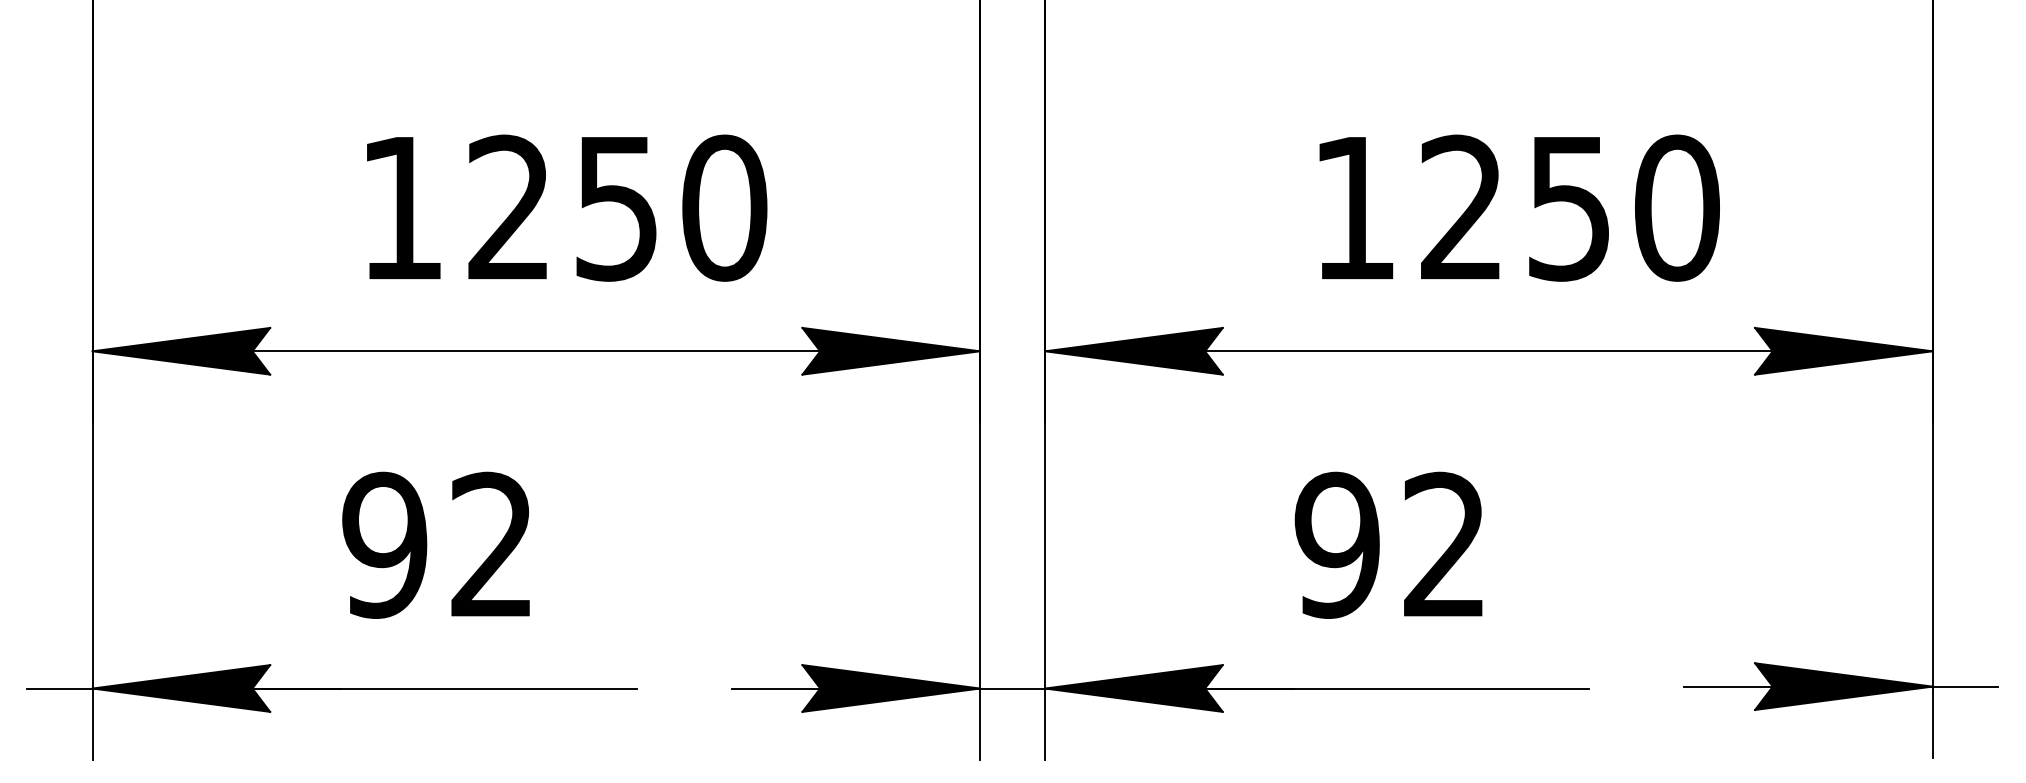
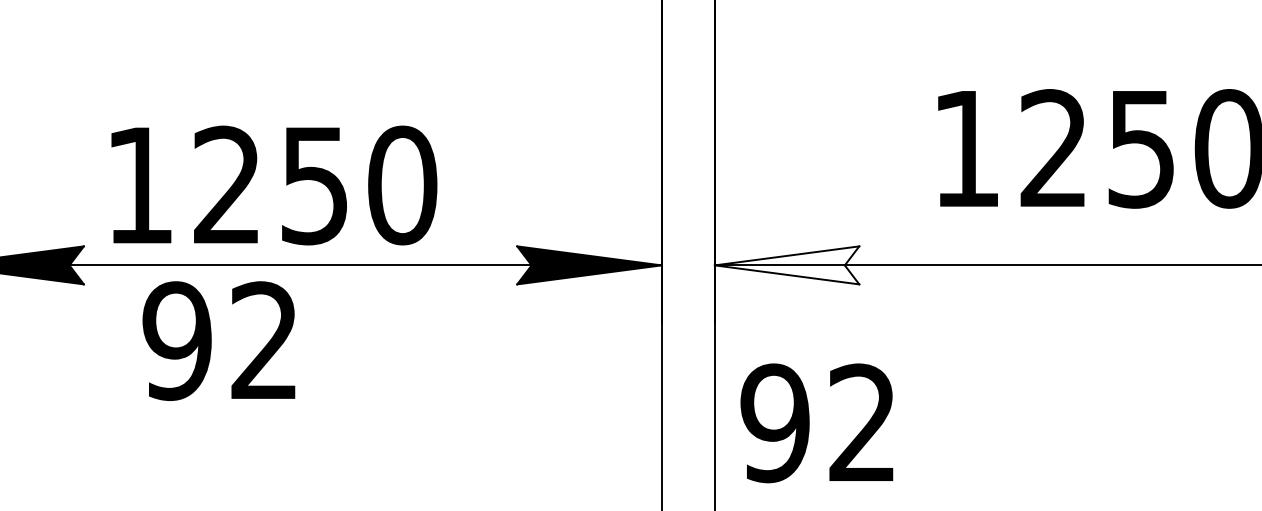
text: (567, 207) -> (274, 184), moved
fill: (1133, 350) -> (786, 264), removed
text: (435, 544) -> (218, 340), moved
text: (1388, 544) -> (816, 422), moved

